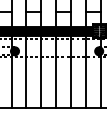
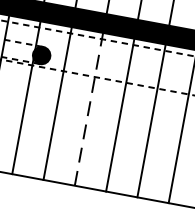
line: (41, 71) -> (89, 108), solid -> dashed

